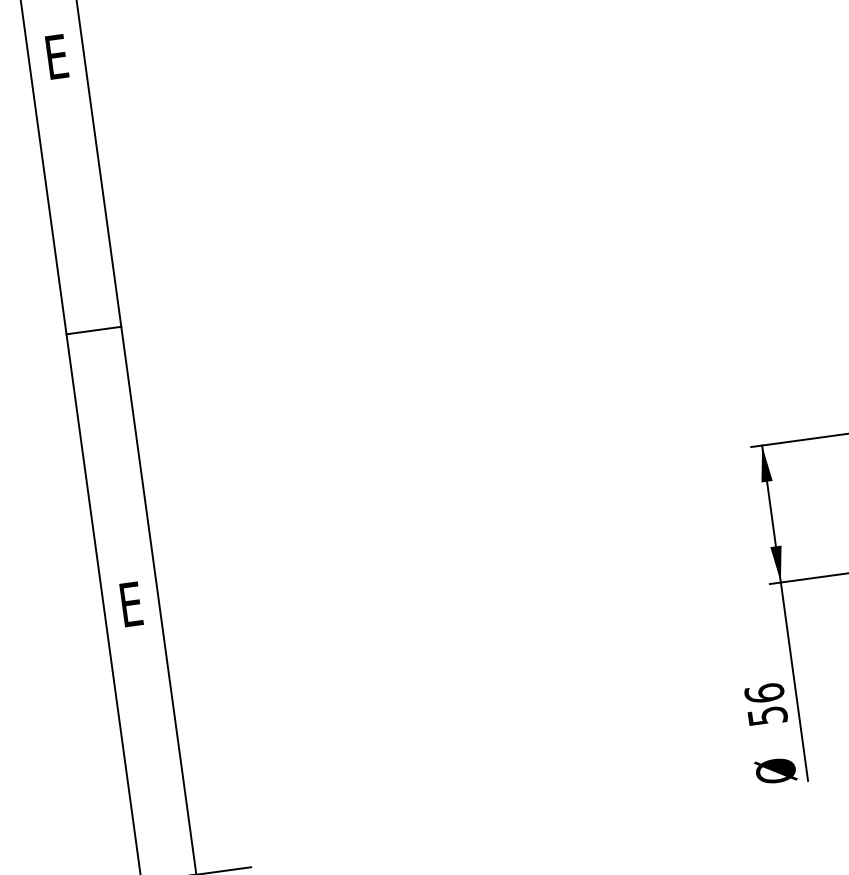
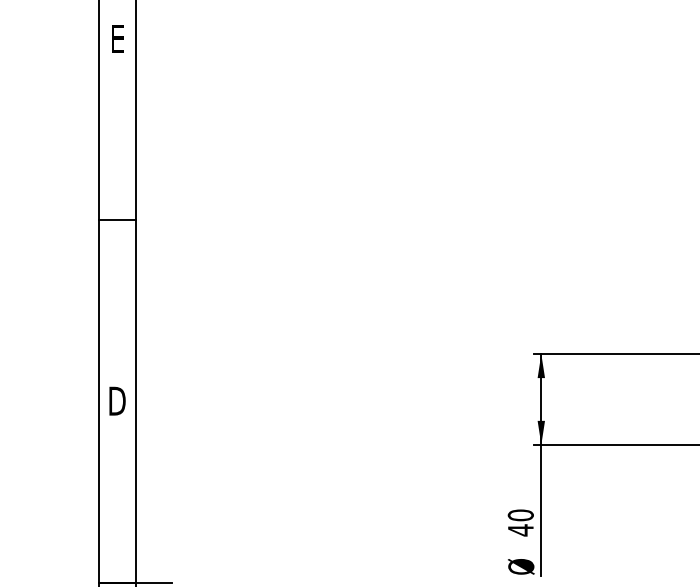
text: (131, 603) -> (117, 400), E -> D
text: (765, 704) -> (520, 522), 56 -> 40

